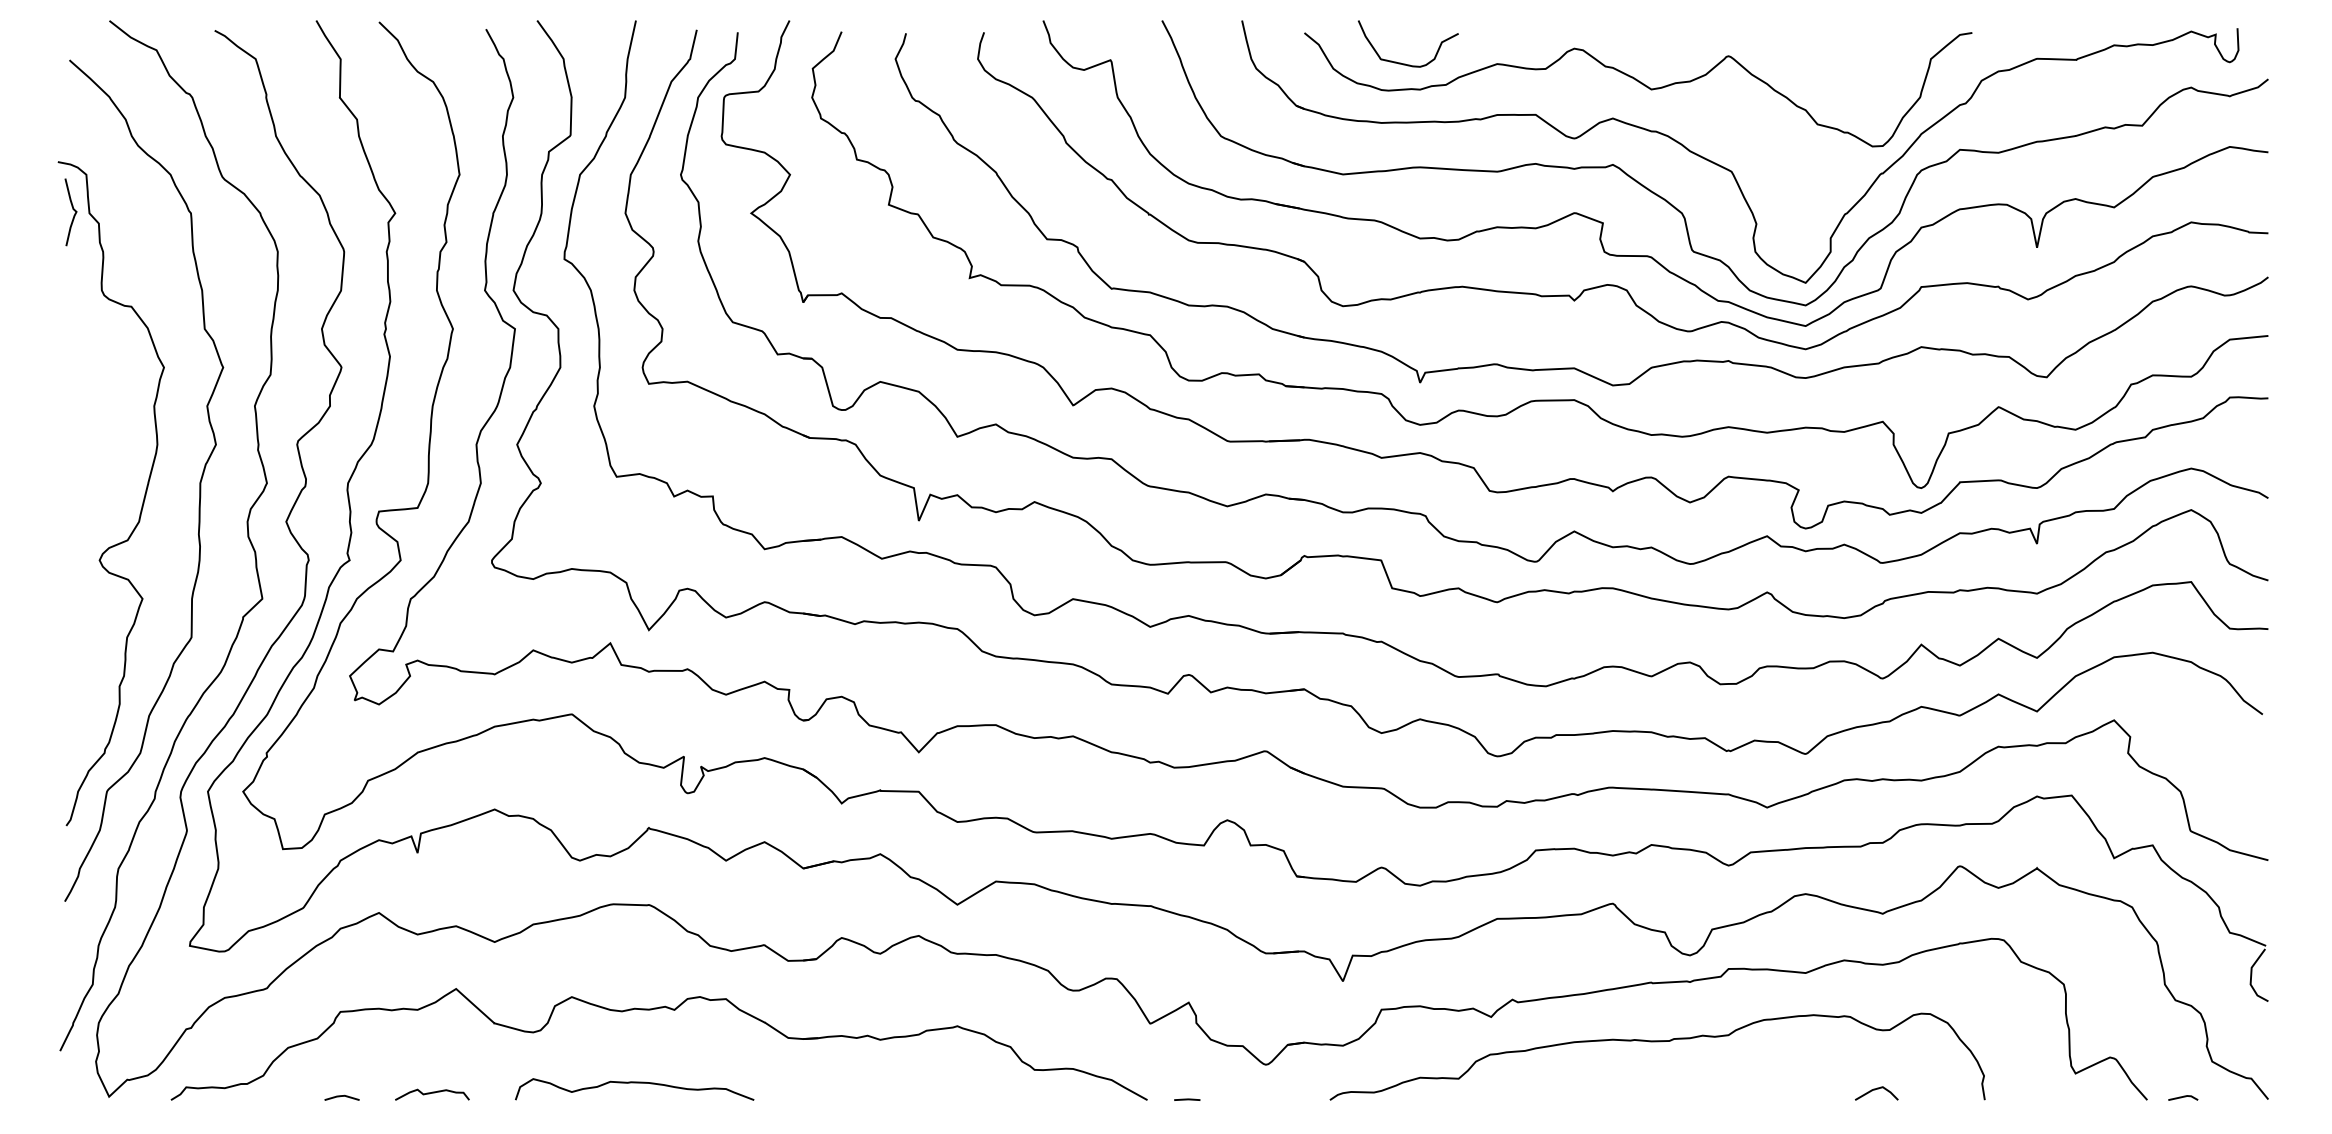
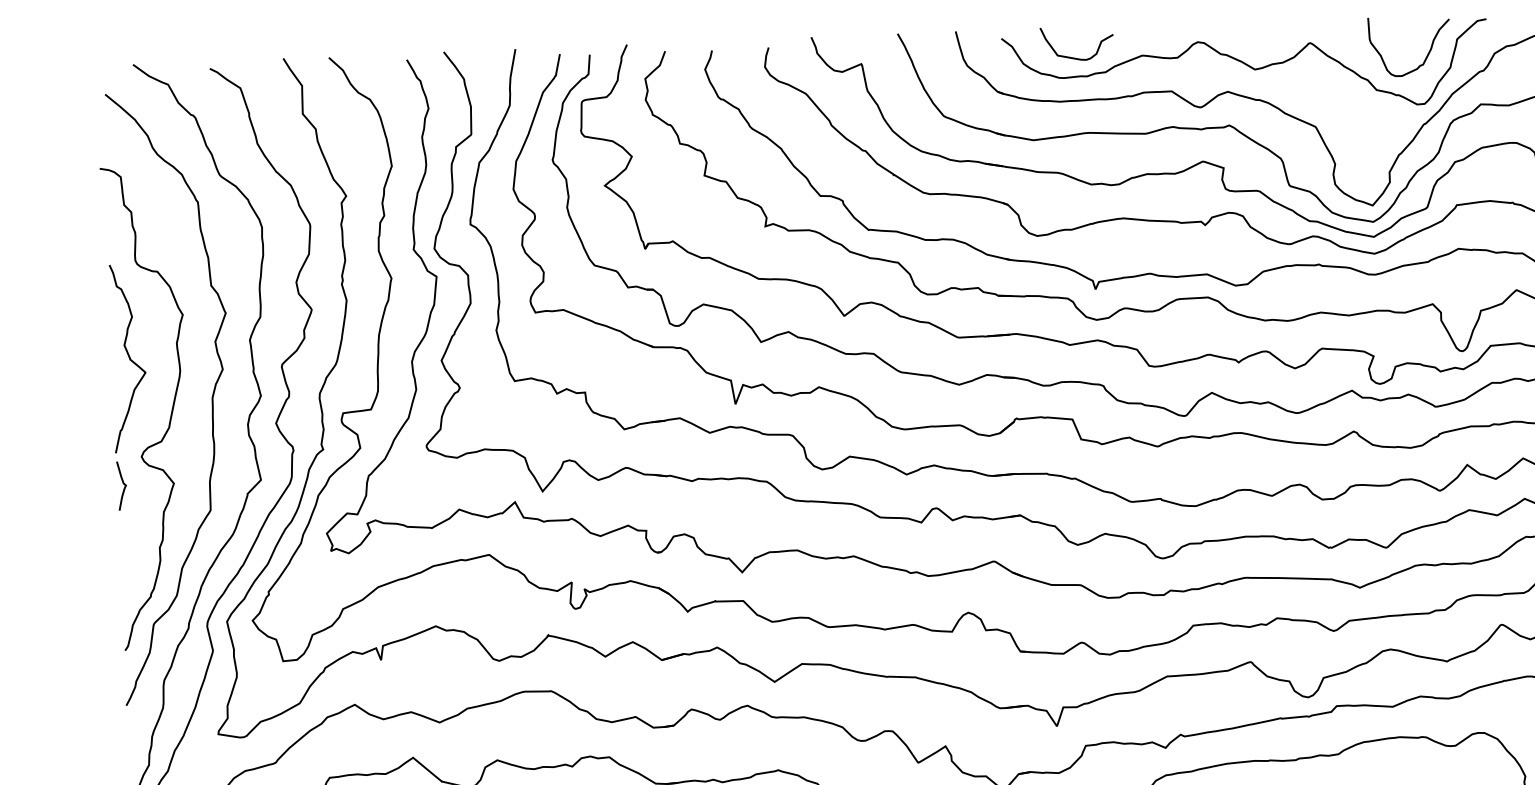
curve: (1889, 77) -> (1427, 53), added
curve: (72, 209) -> (123, 483), moved
curve: (87, 423) -> (128, 357), added

